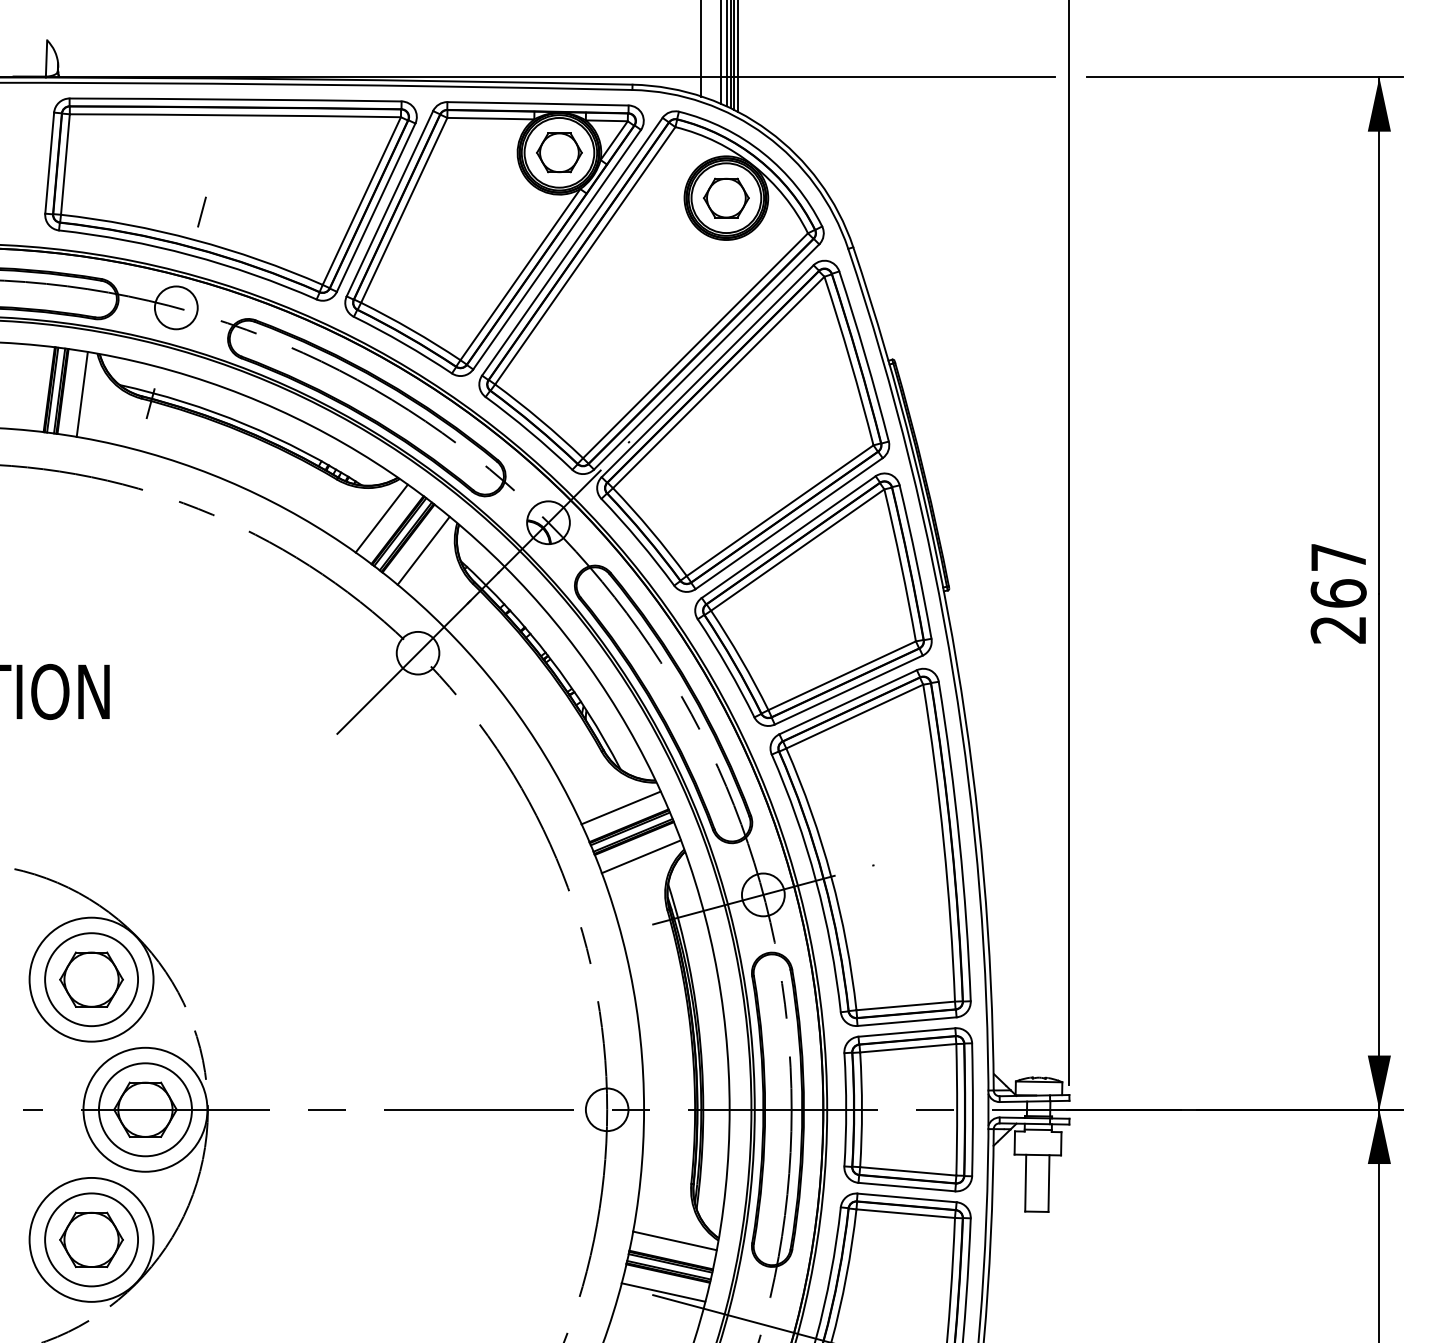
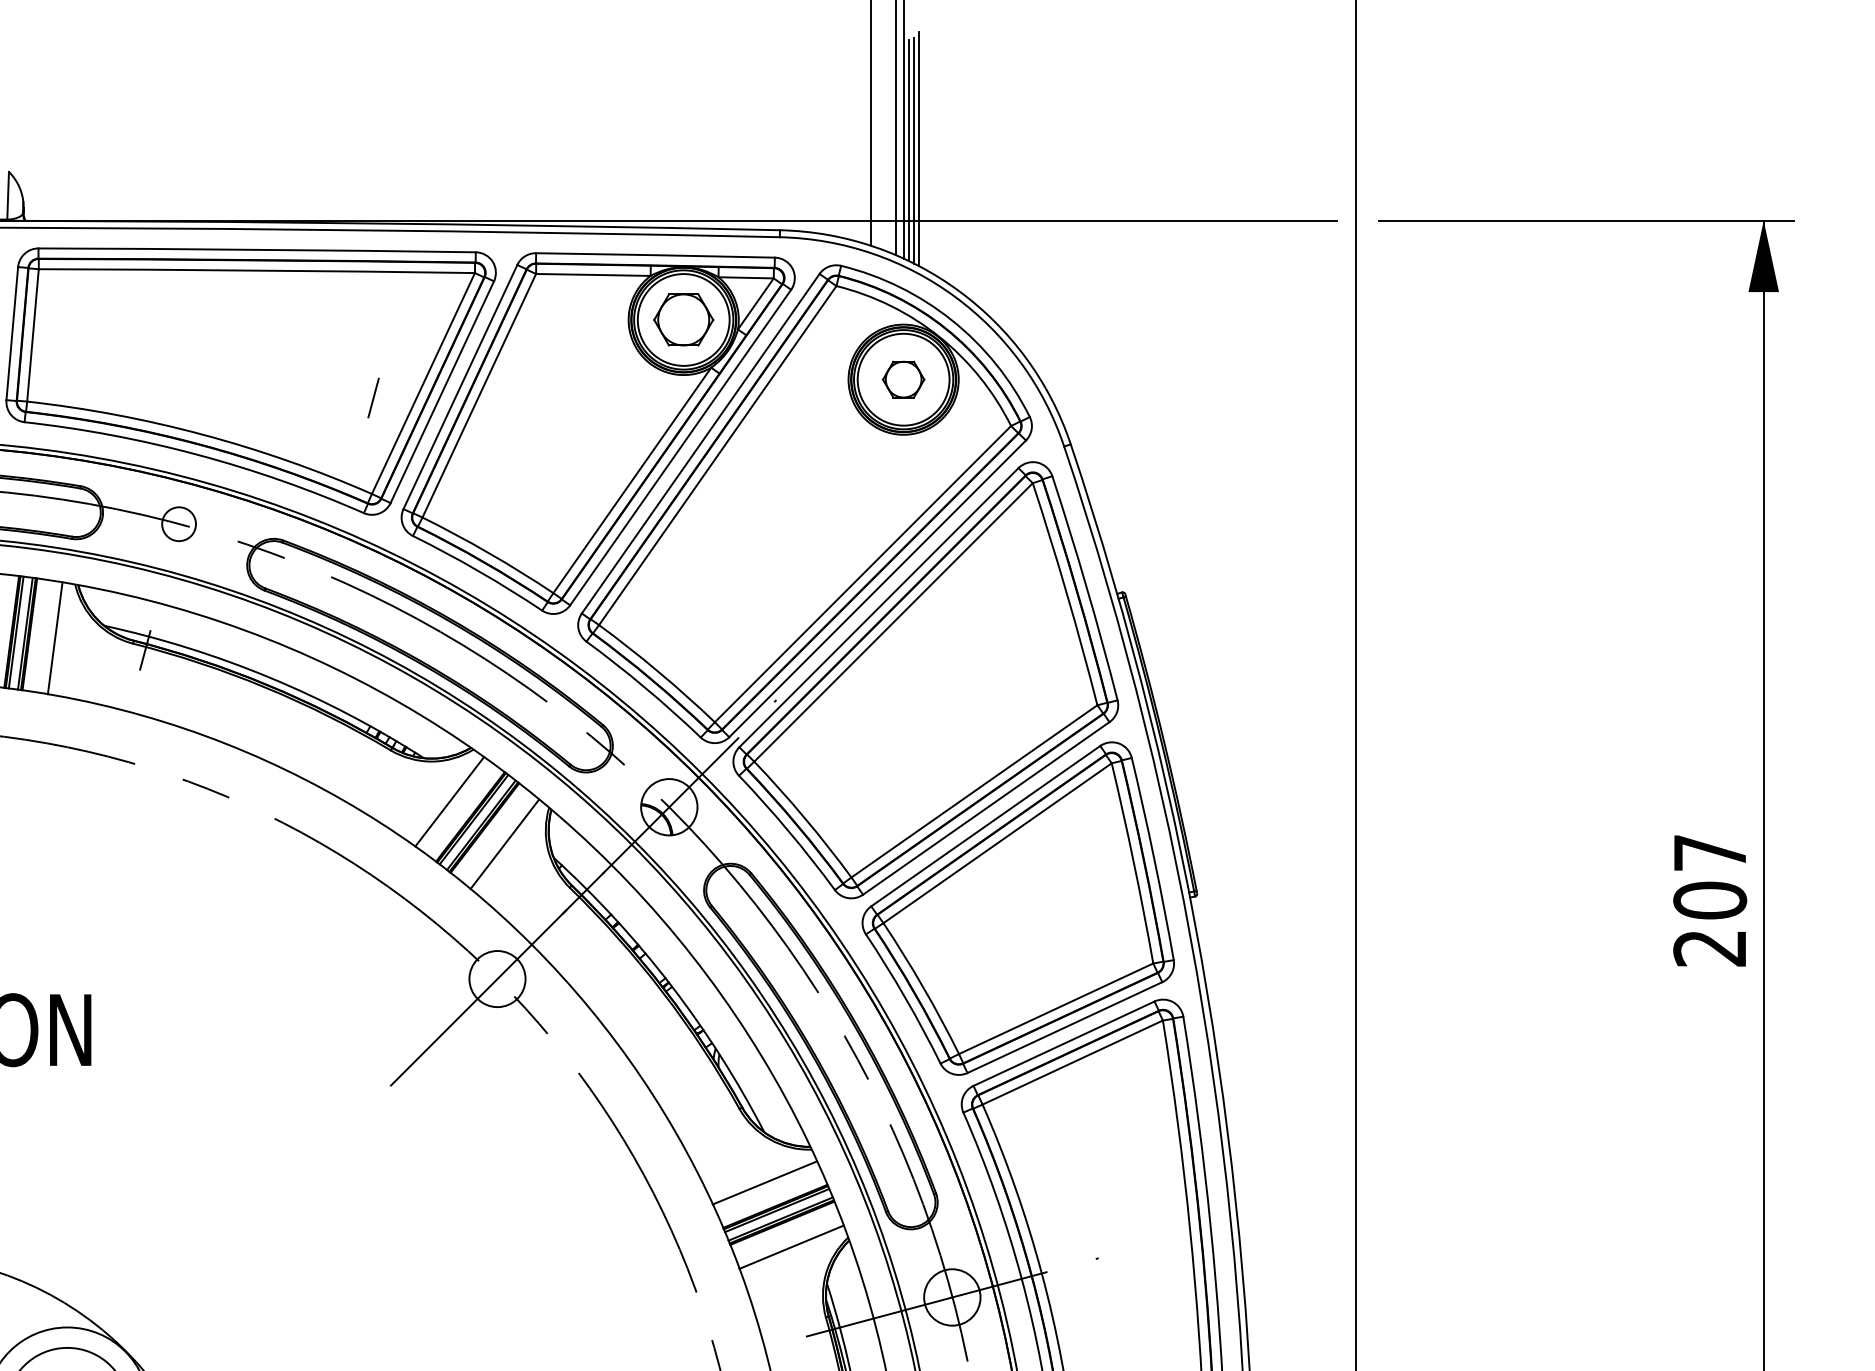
part: (726, 197) -> (903, 378), size x0.7
line: (201, 211) -> (372, 397), moved
circle: (175, 307) -> (177, 523), size x0.6
text: (1338, 593) -> (1709, 900), 267 -> 207

